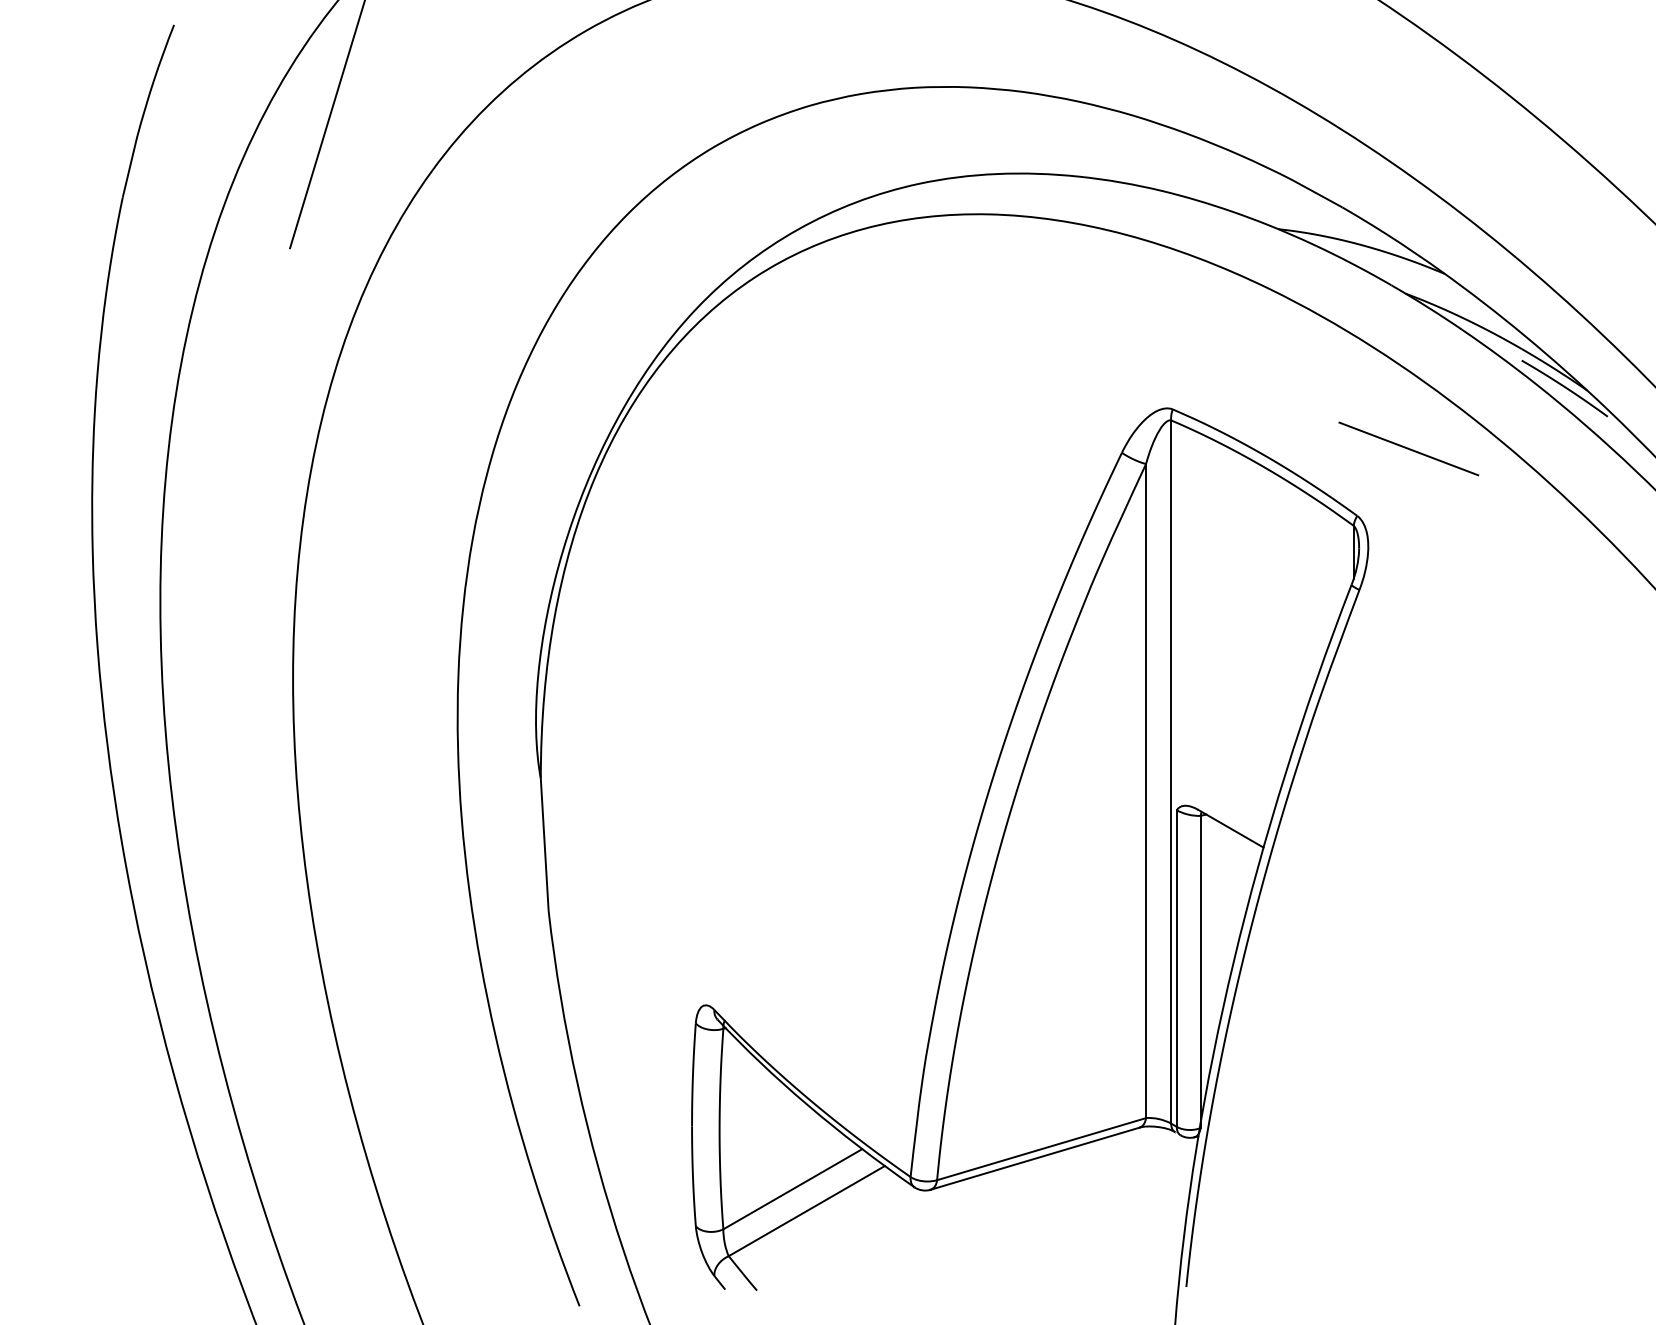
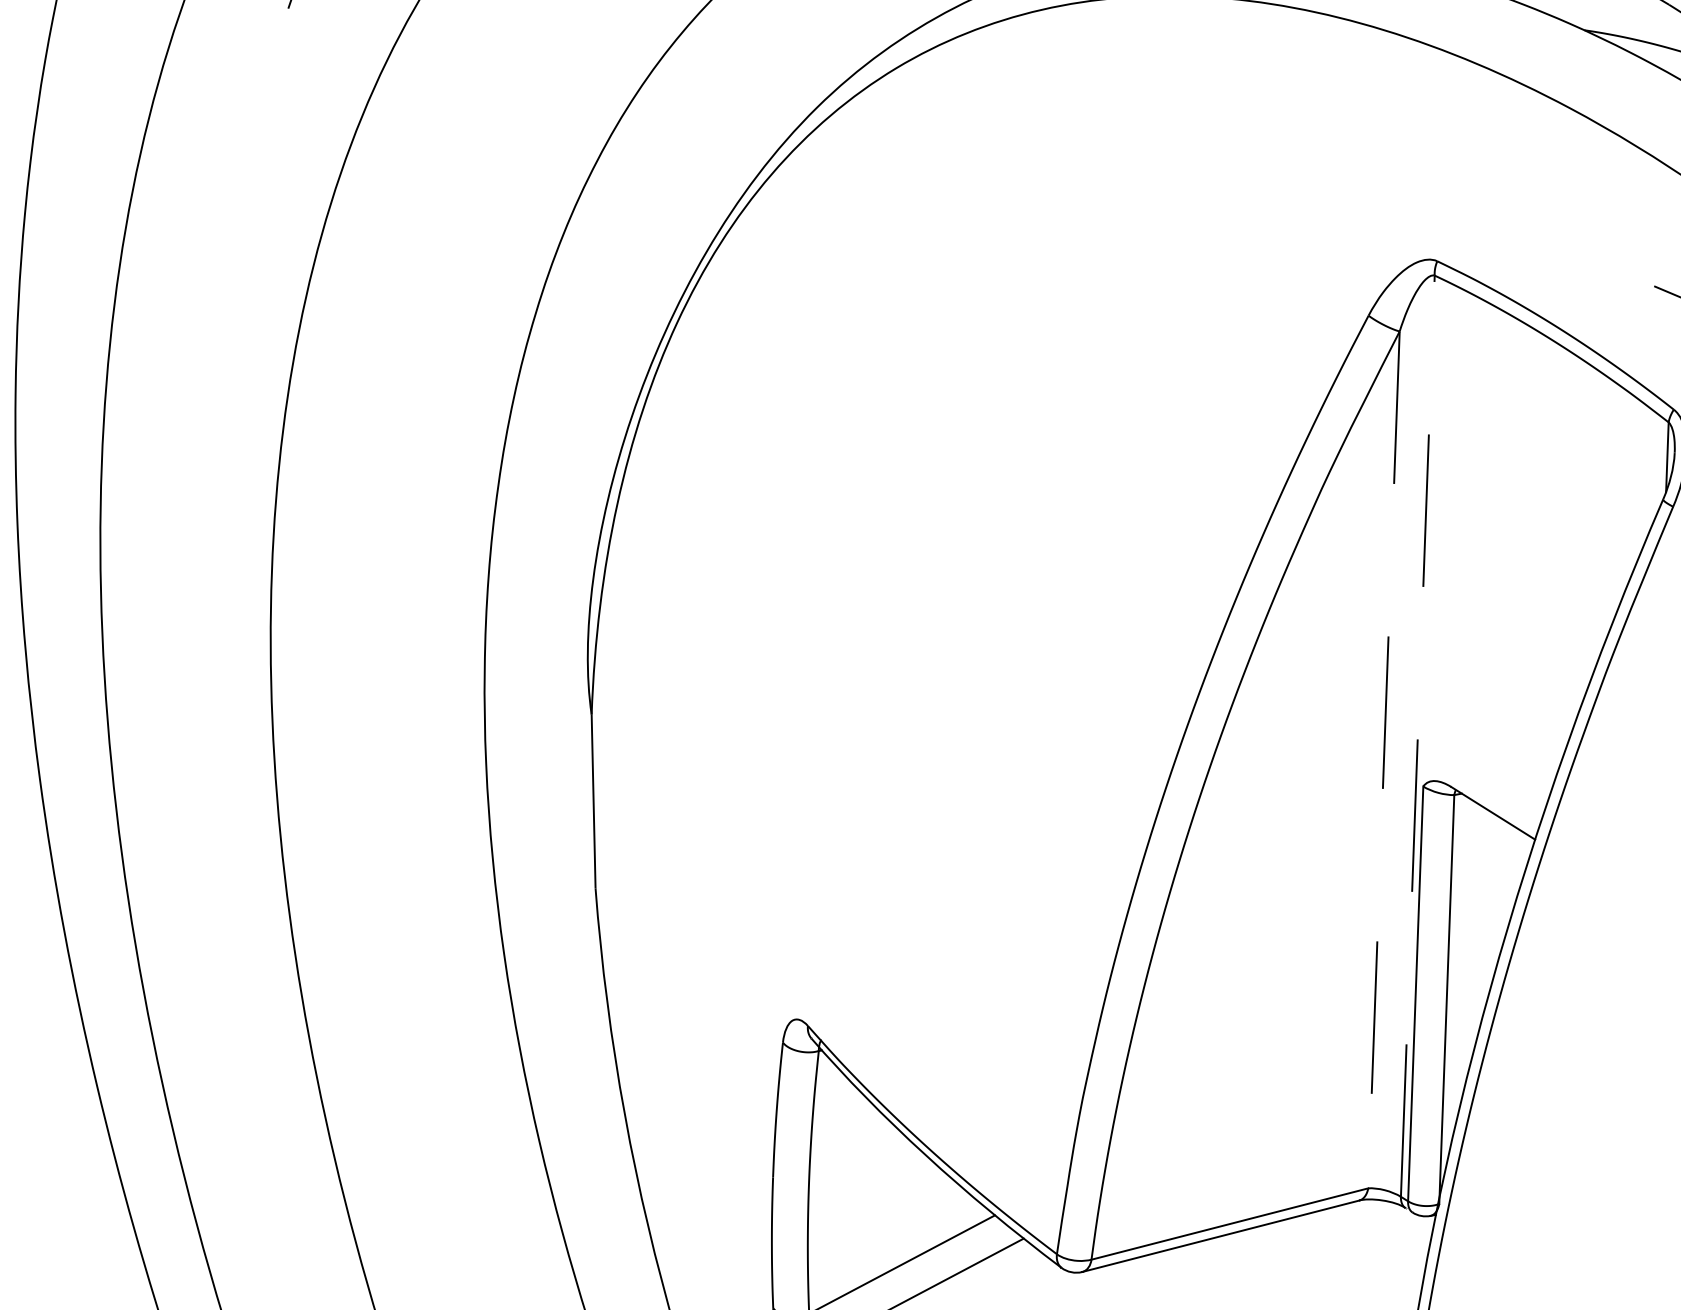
line: (1171, 772) -> (1418, 736), solid -> dashed
line: (1146, 791) -> (1384, 760), solid -> dashed

